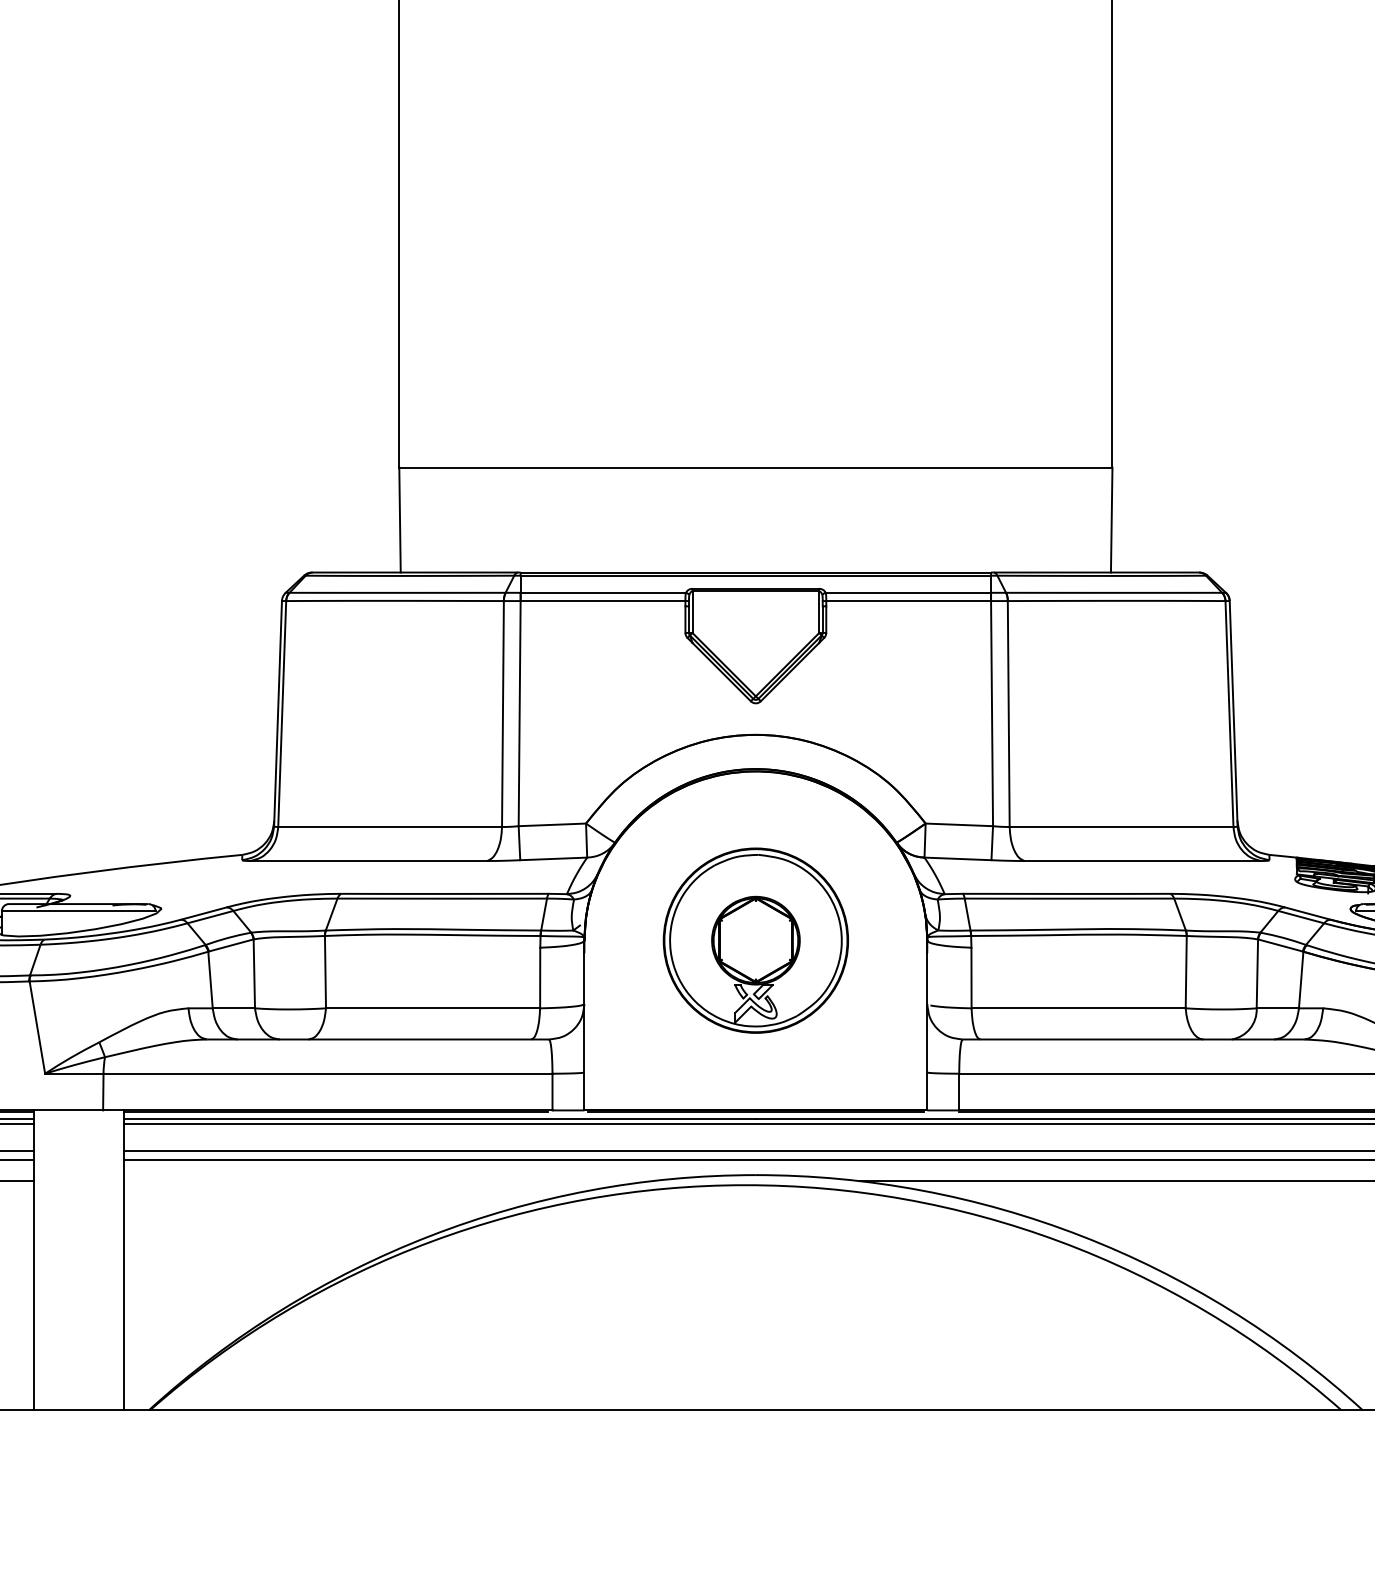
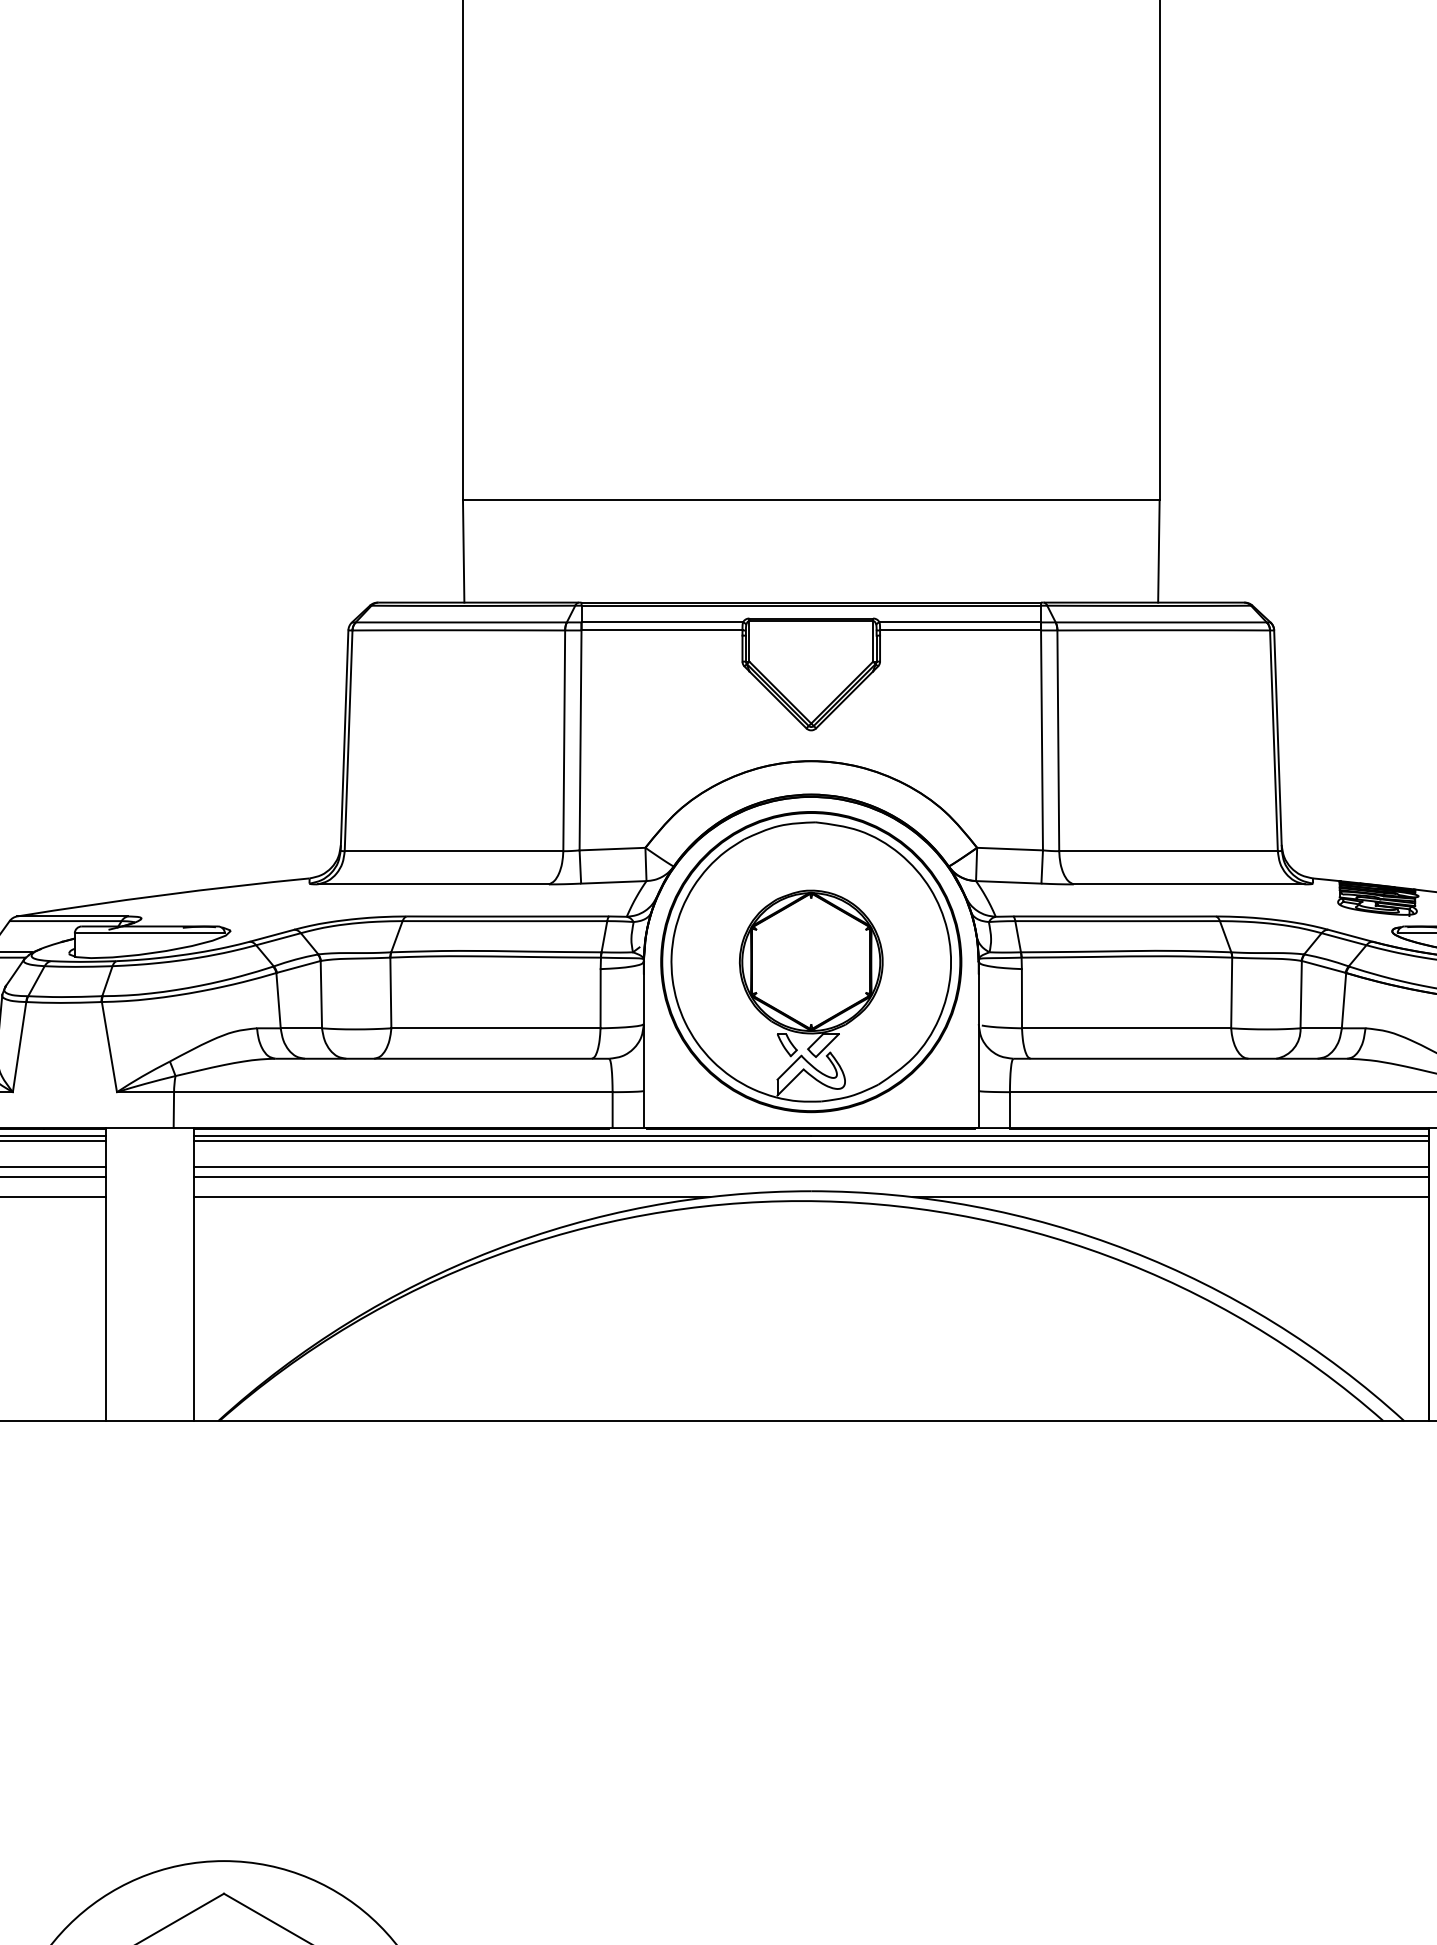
part: (756, 940) -> (811, 962), size x1.67
line: (387, 1181) -> (451, 1197), added

